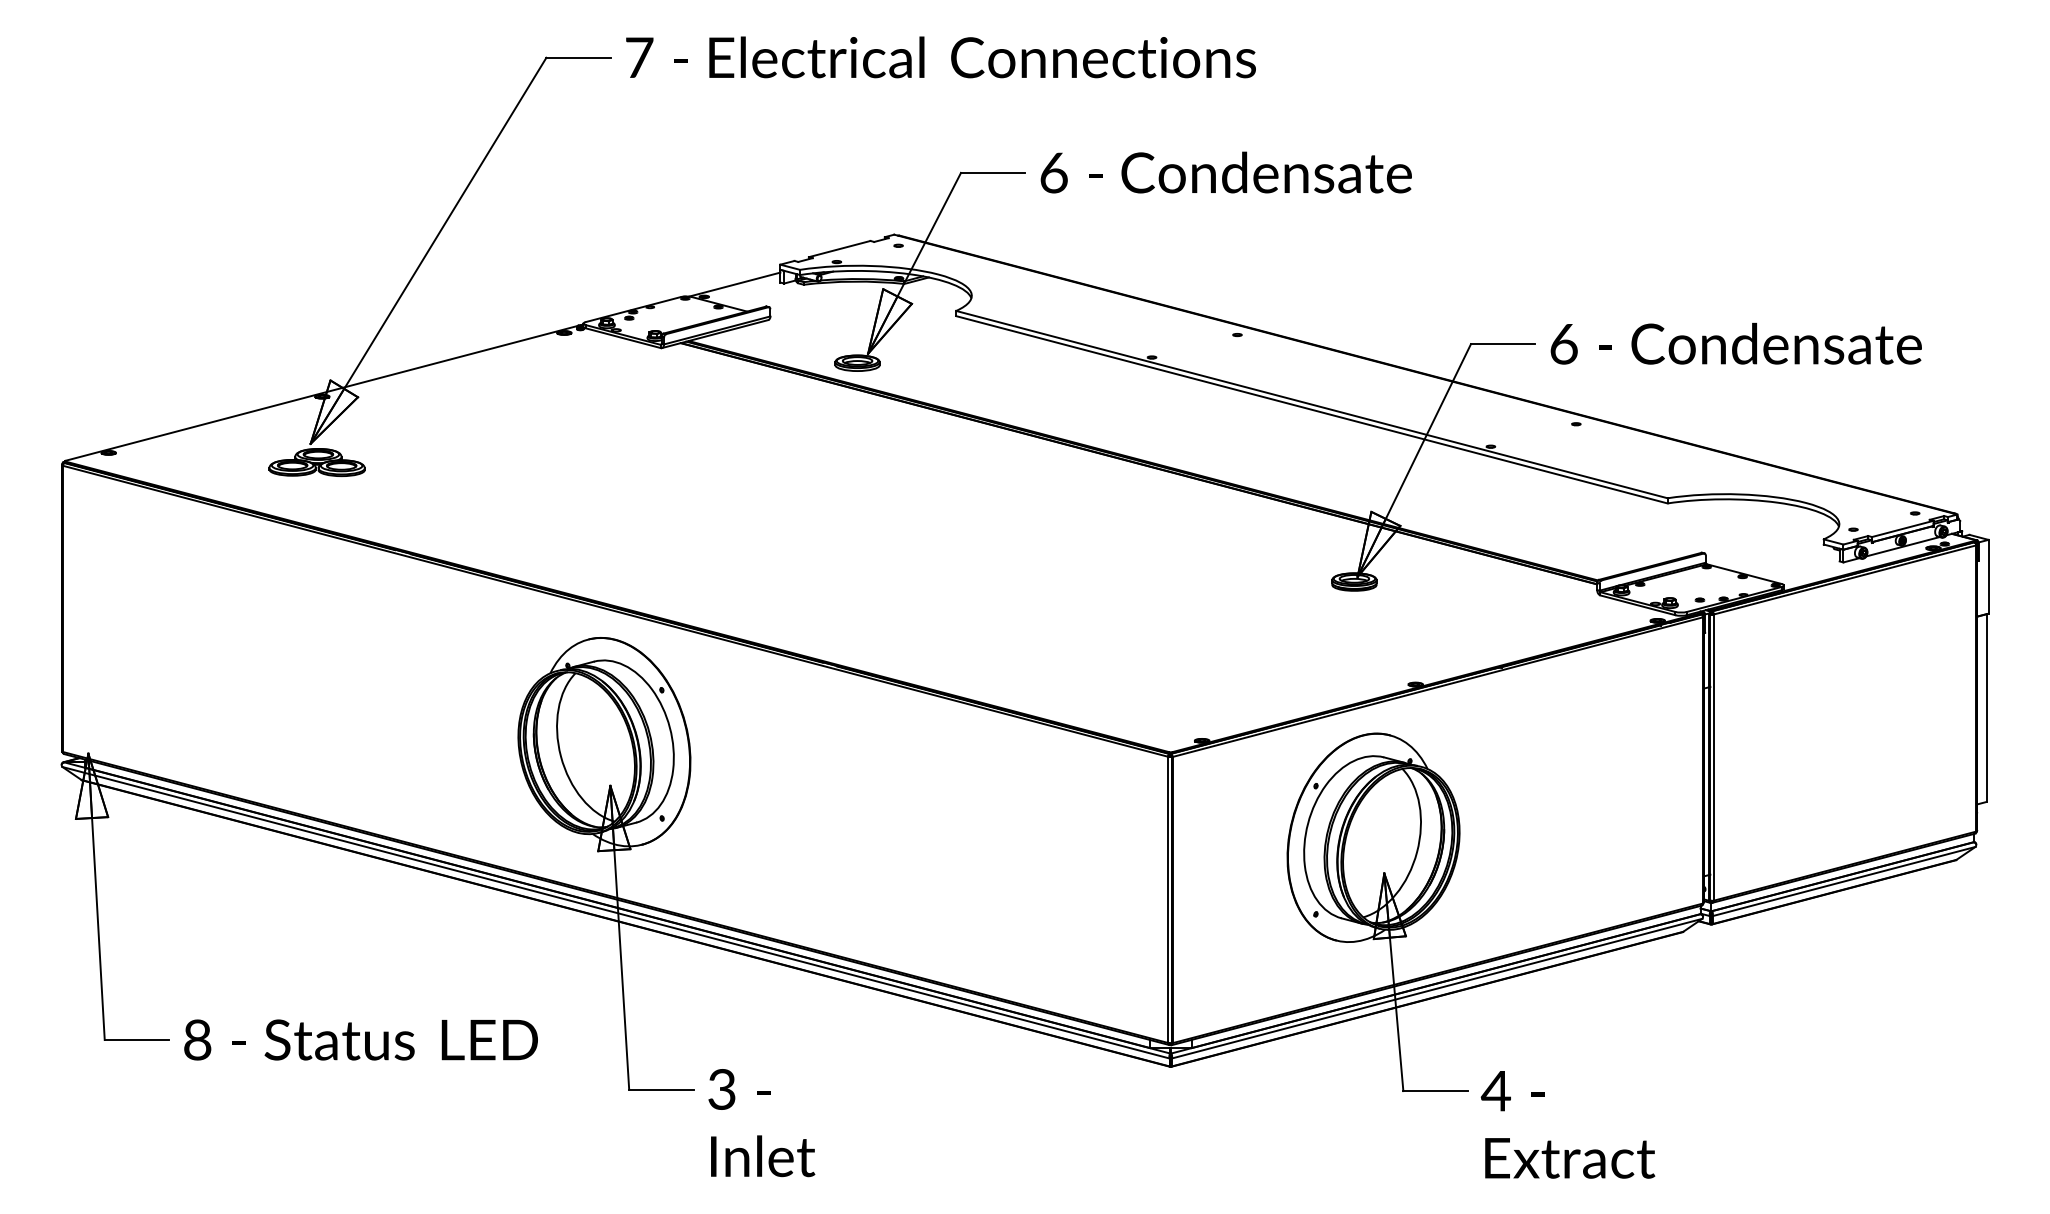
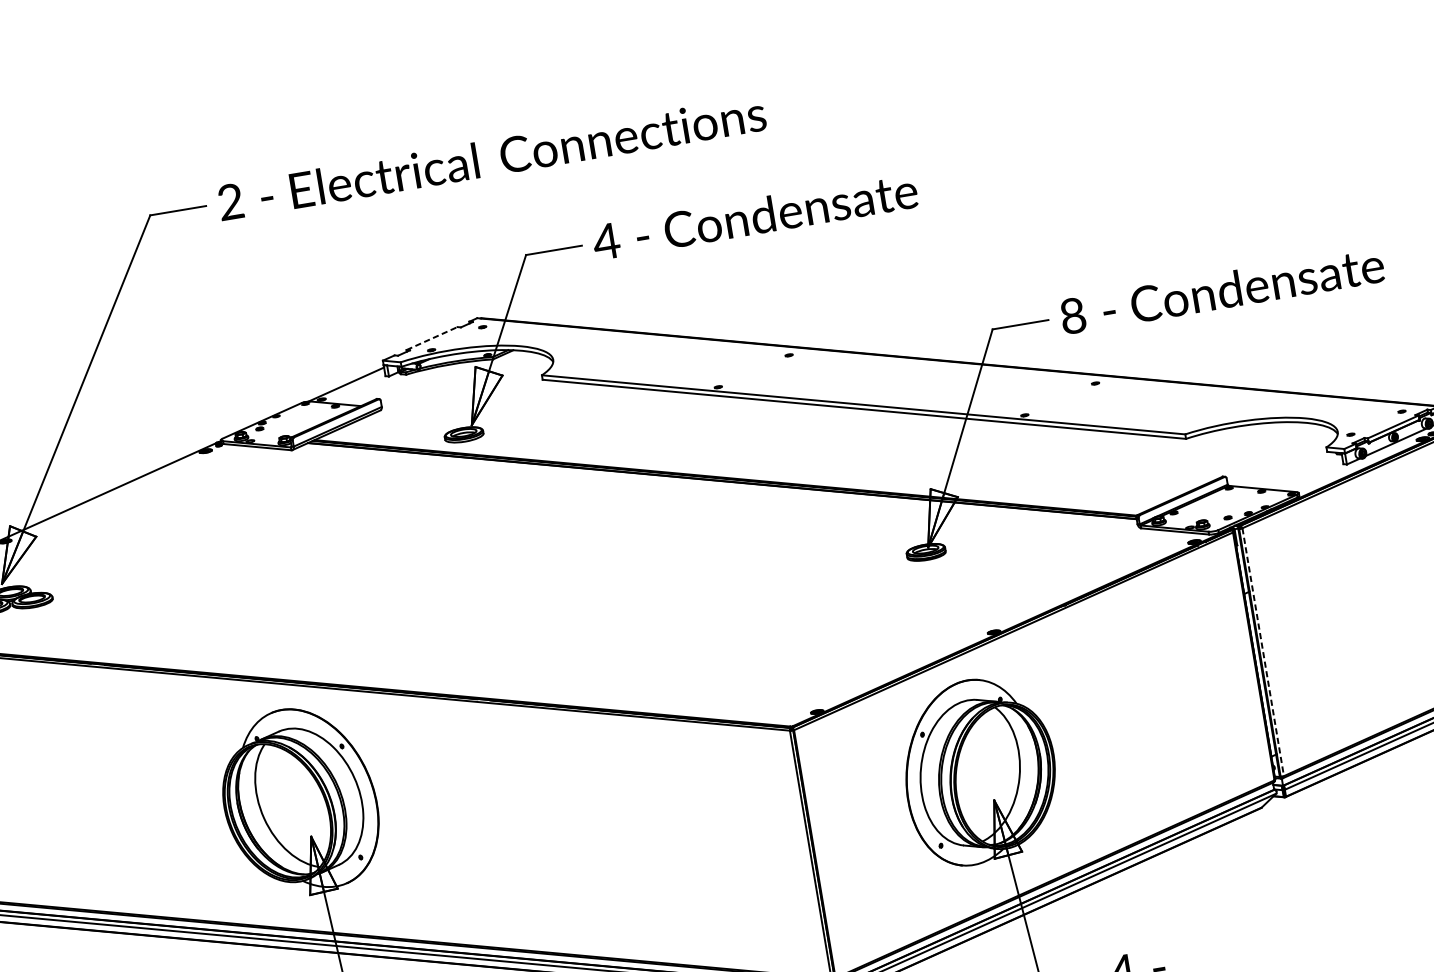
text: (639, 57) -> (230, 201), 7 -> 2
text: (1053, 173) -> (606, 242), 6 -> 4
line: (839, 249) -> (431, 338), solid -> dashed
text: (1563, 343) -> (1072, 315), 6 -> 8
line: (1714, 758) -> (1263, 653), solid -> dashed

